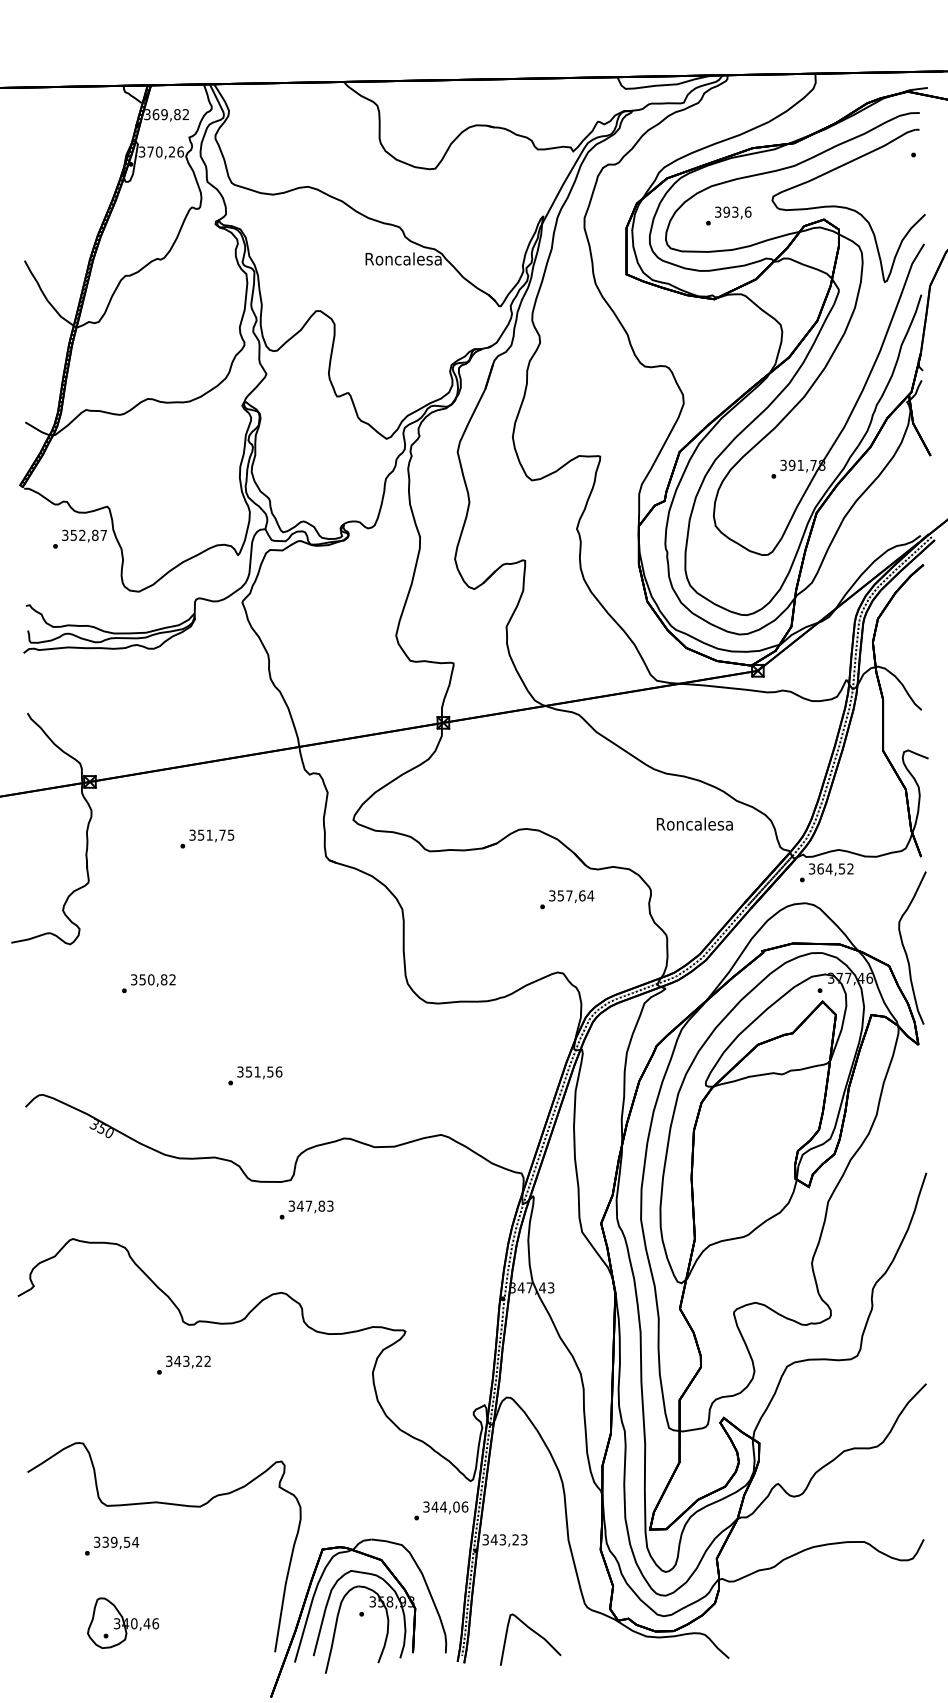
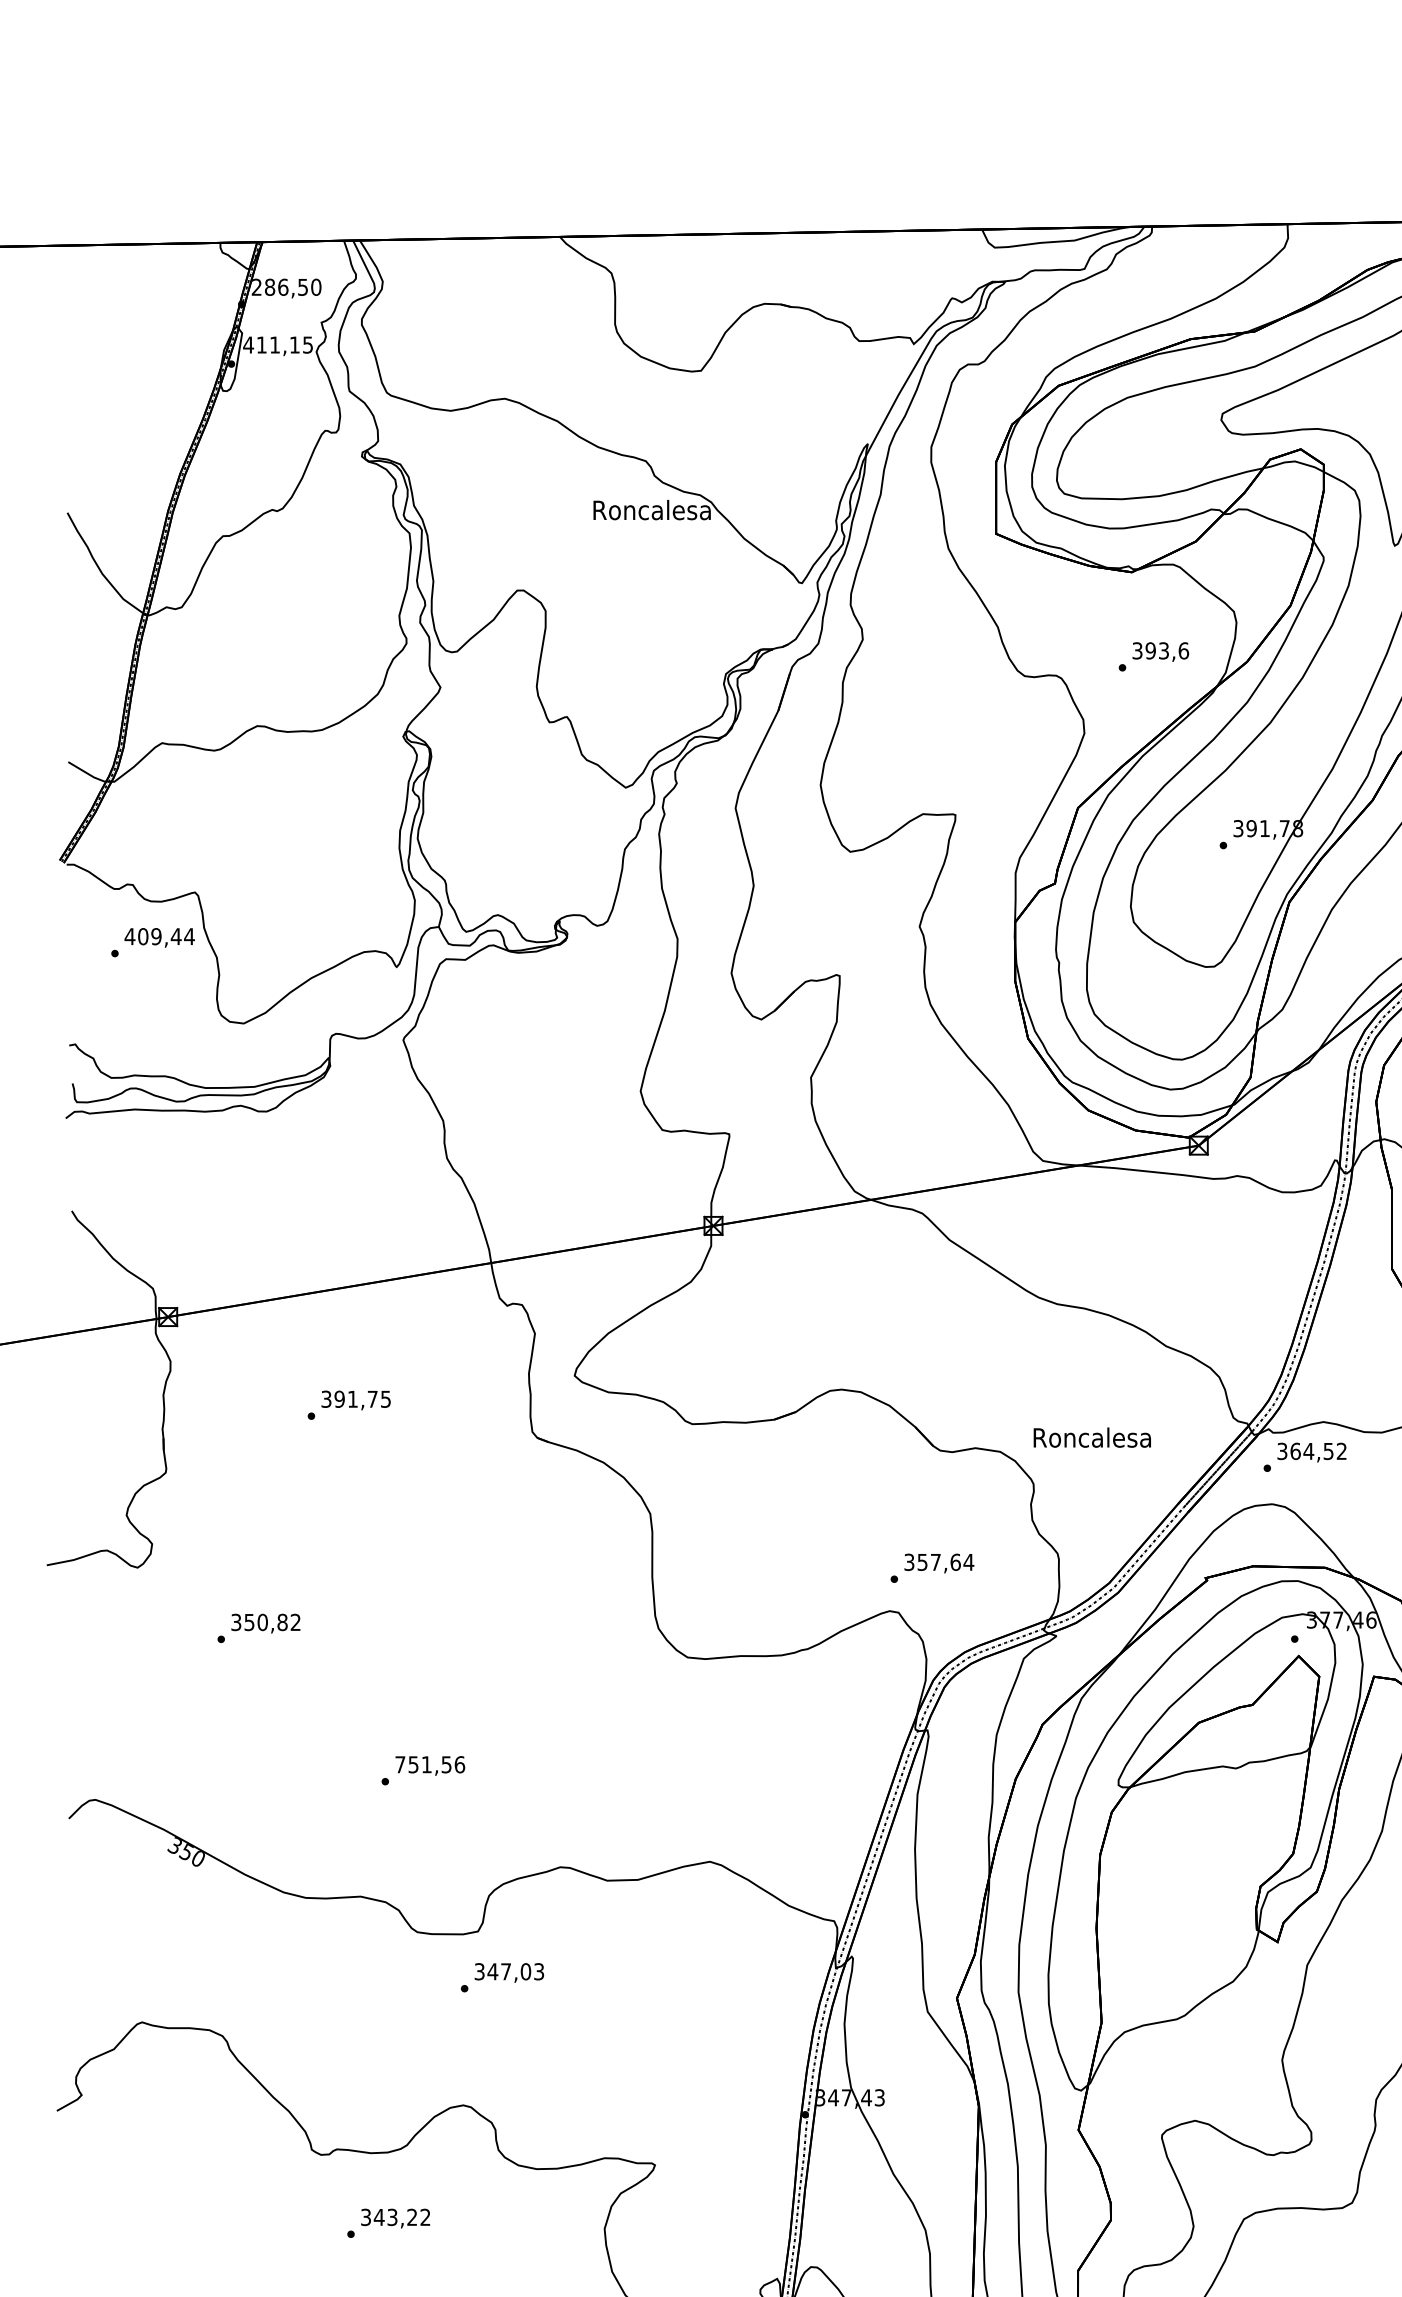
text: (166, 114) -> (286, 287), 369,82 -> 286,50
text: (160, 151) -> (276, 344), 370,26 -> 411,15
text: (728, 215) -> (1153, 655), moved
text: (84, 534) -> (159, 935), 352,87 -> 409,44
text: (694, 823) -> (1091, 1436), moved
text: (200, 834) -> (338, 1398), 351,75 -> 391,75
text: (567, 899) -> (932, 1567), moved
text: (240, 1071) -> (400, 1763), 351,56 -> 751,56
text: (321, 1205) -> (525, 1970), 347,83 -> 347,03
text: (183, 1364) -> (388, 2222), moved

